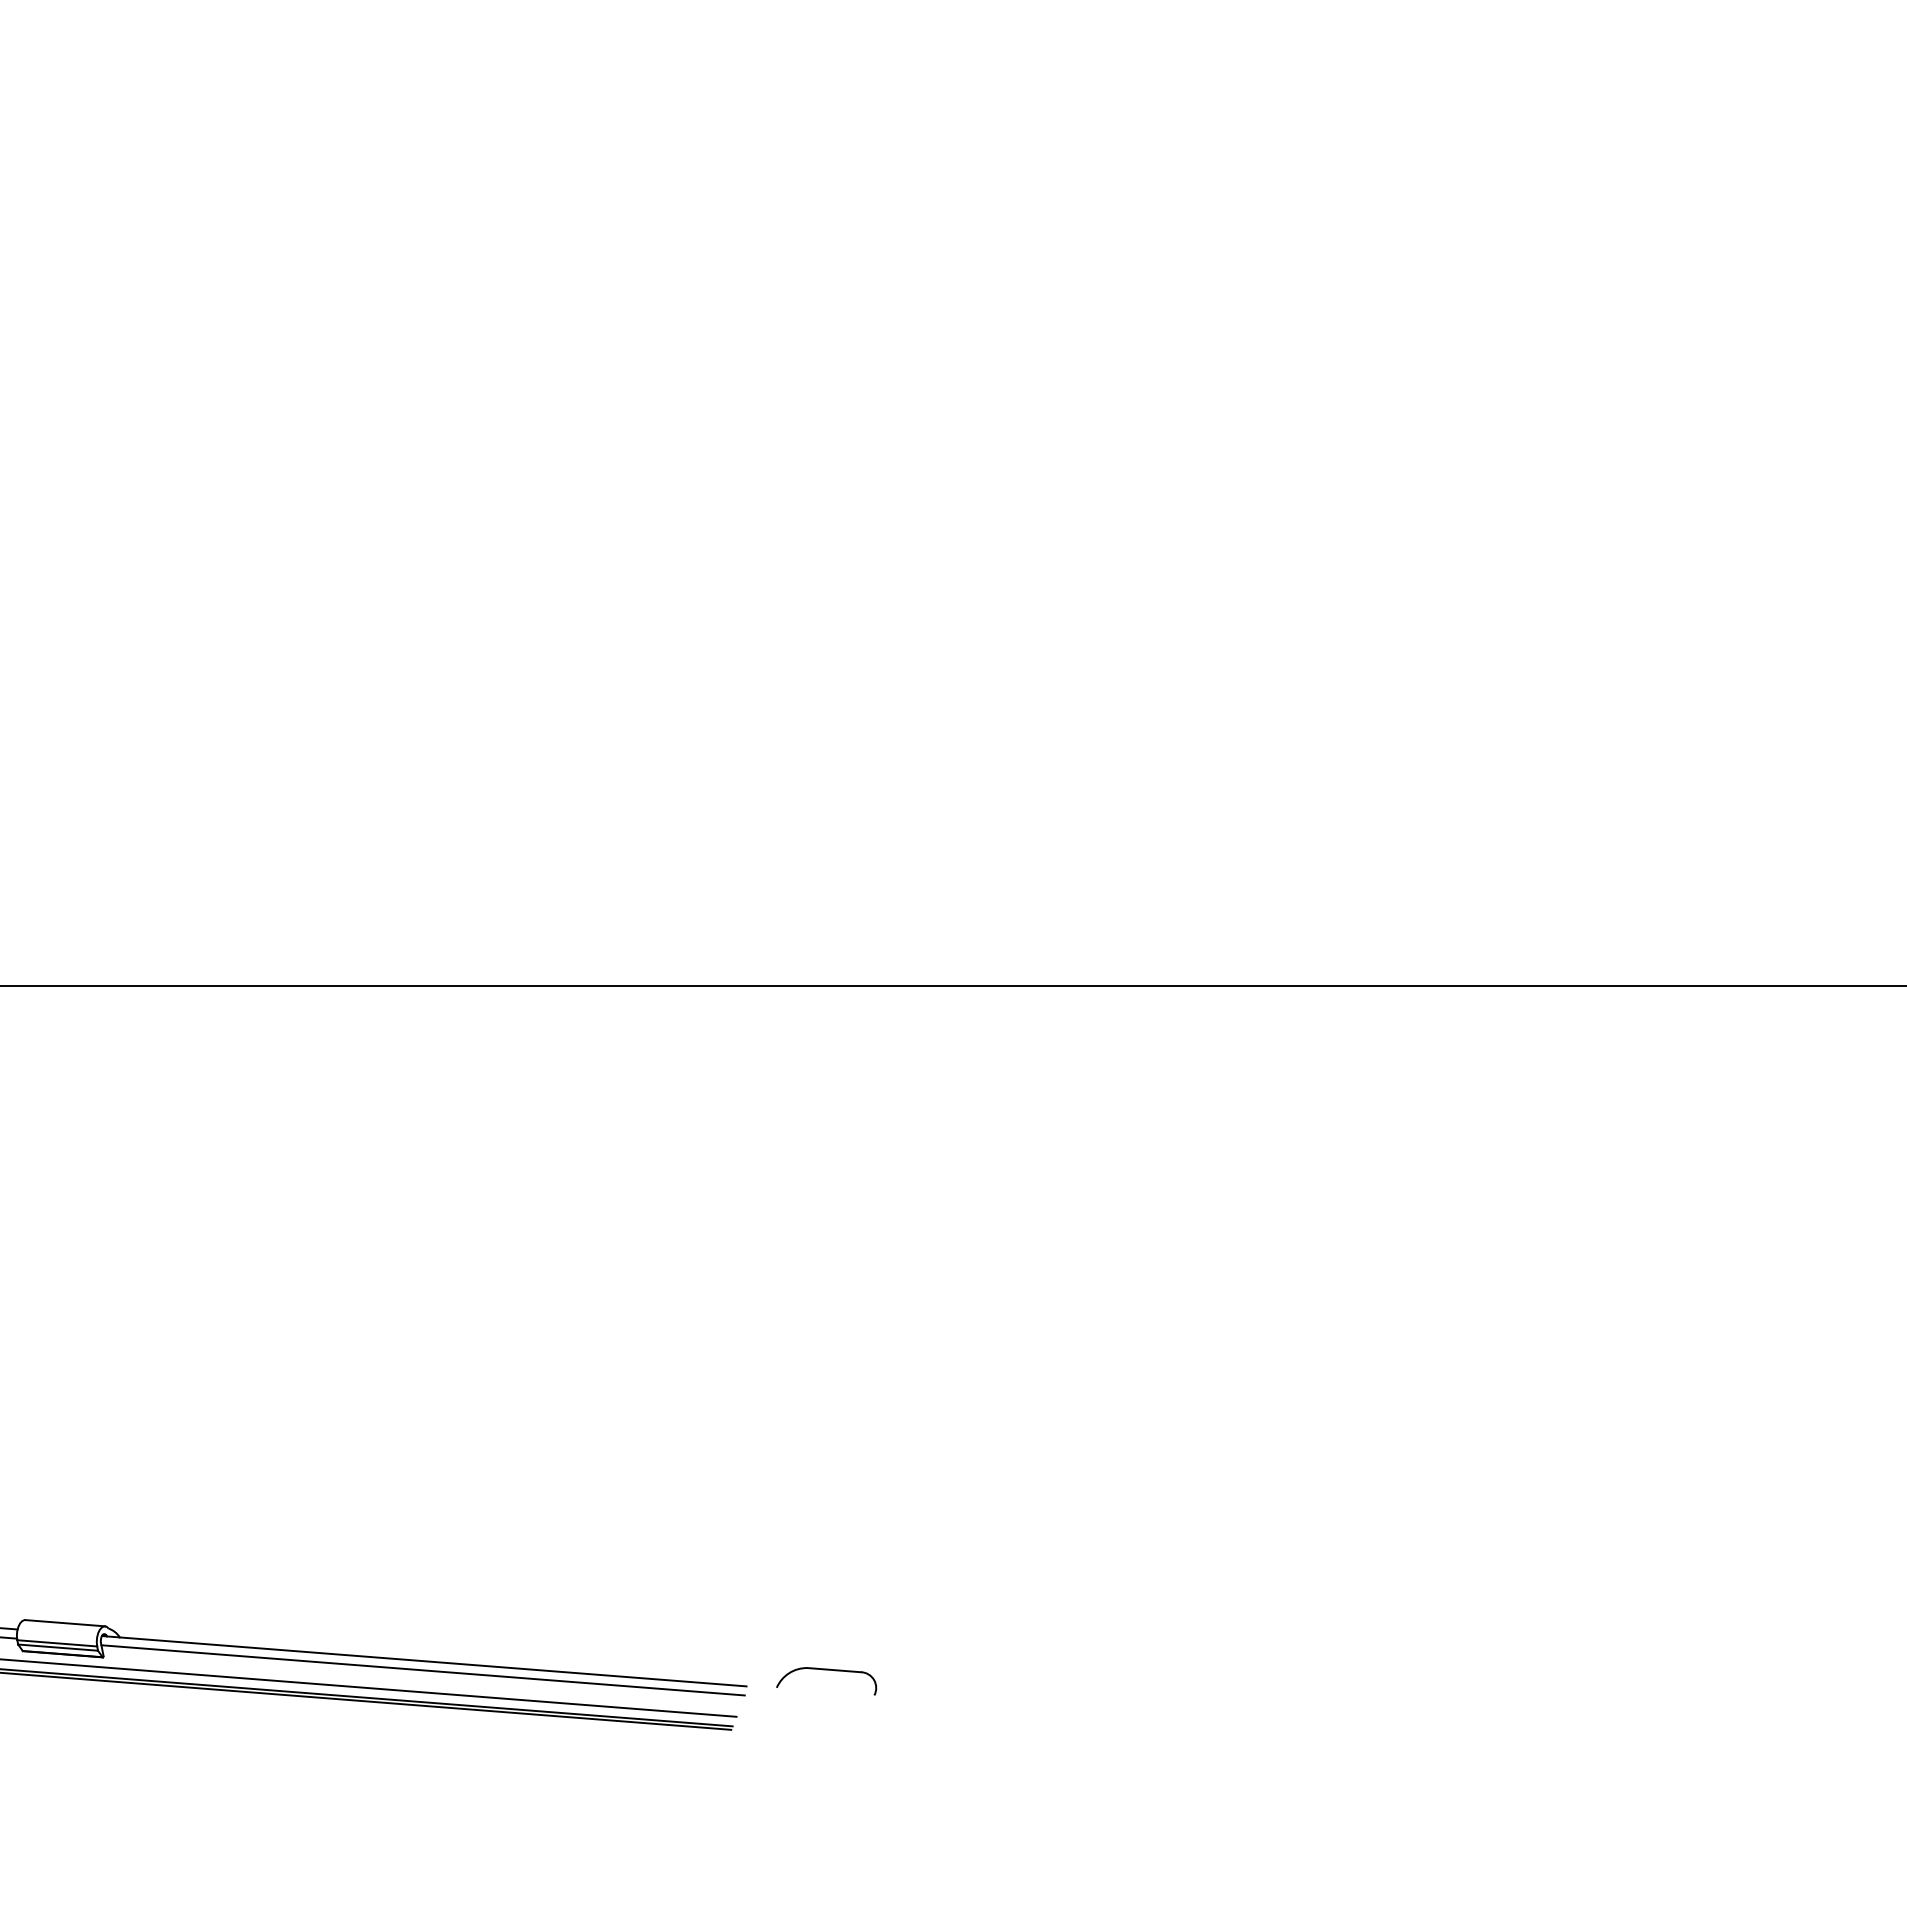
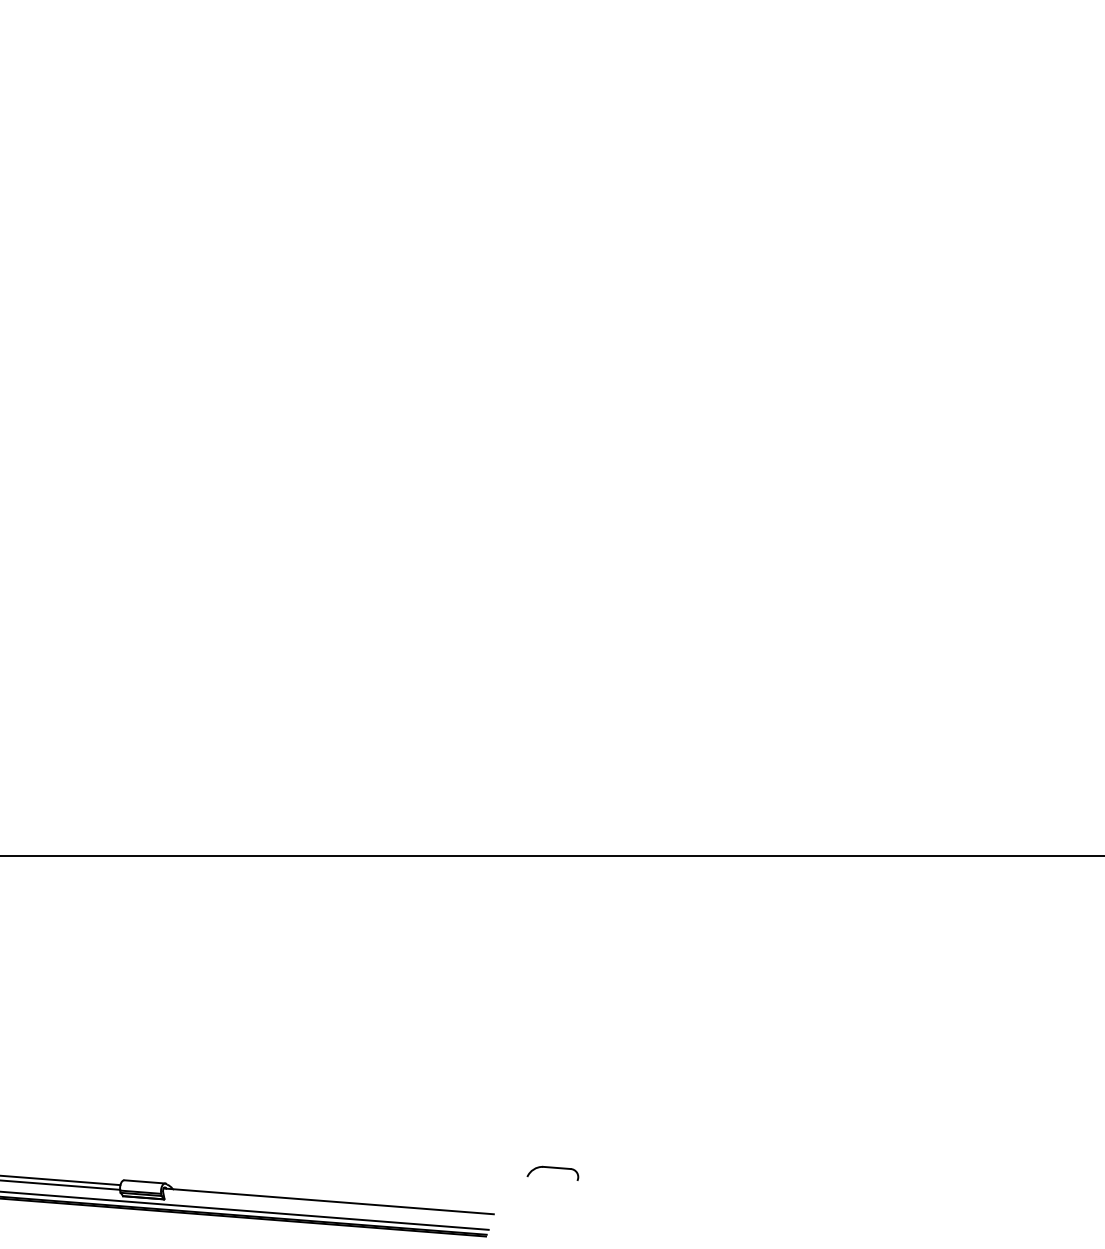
line: (421, 1669) -> (327, 1205), removed
part: (825, 1679) -> (552, 1172), moved

